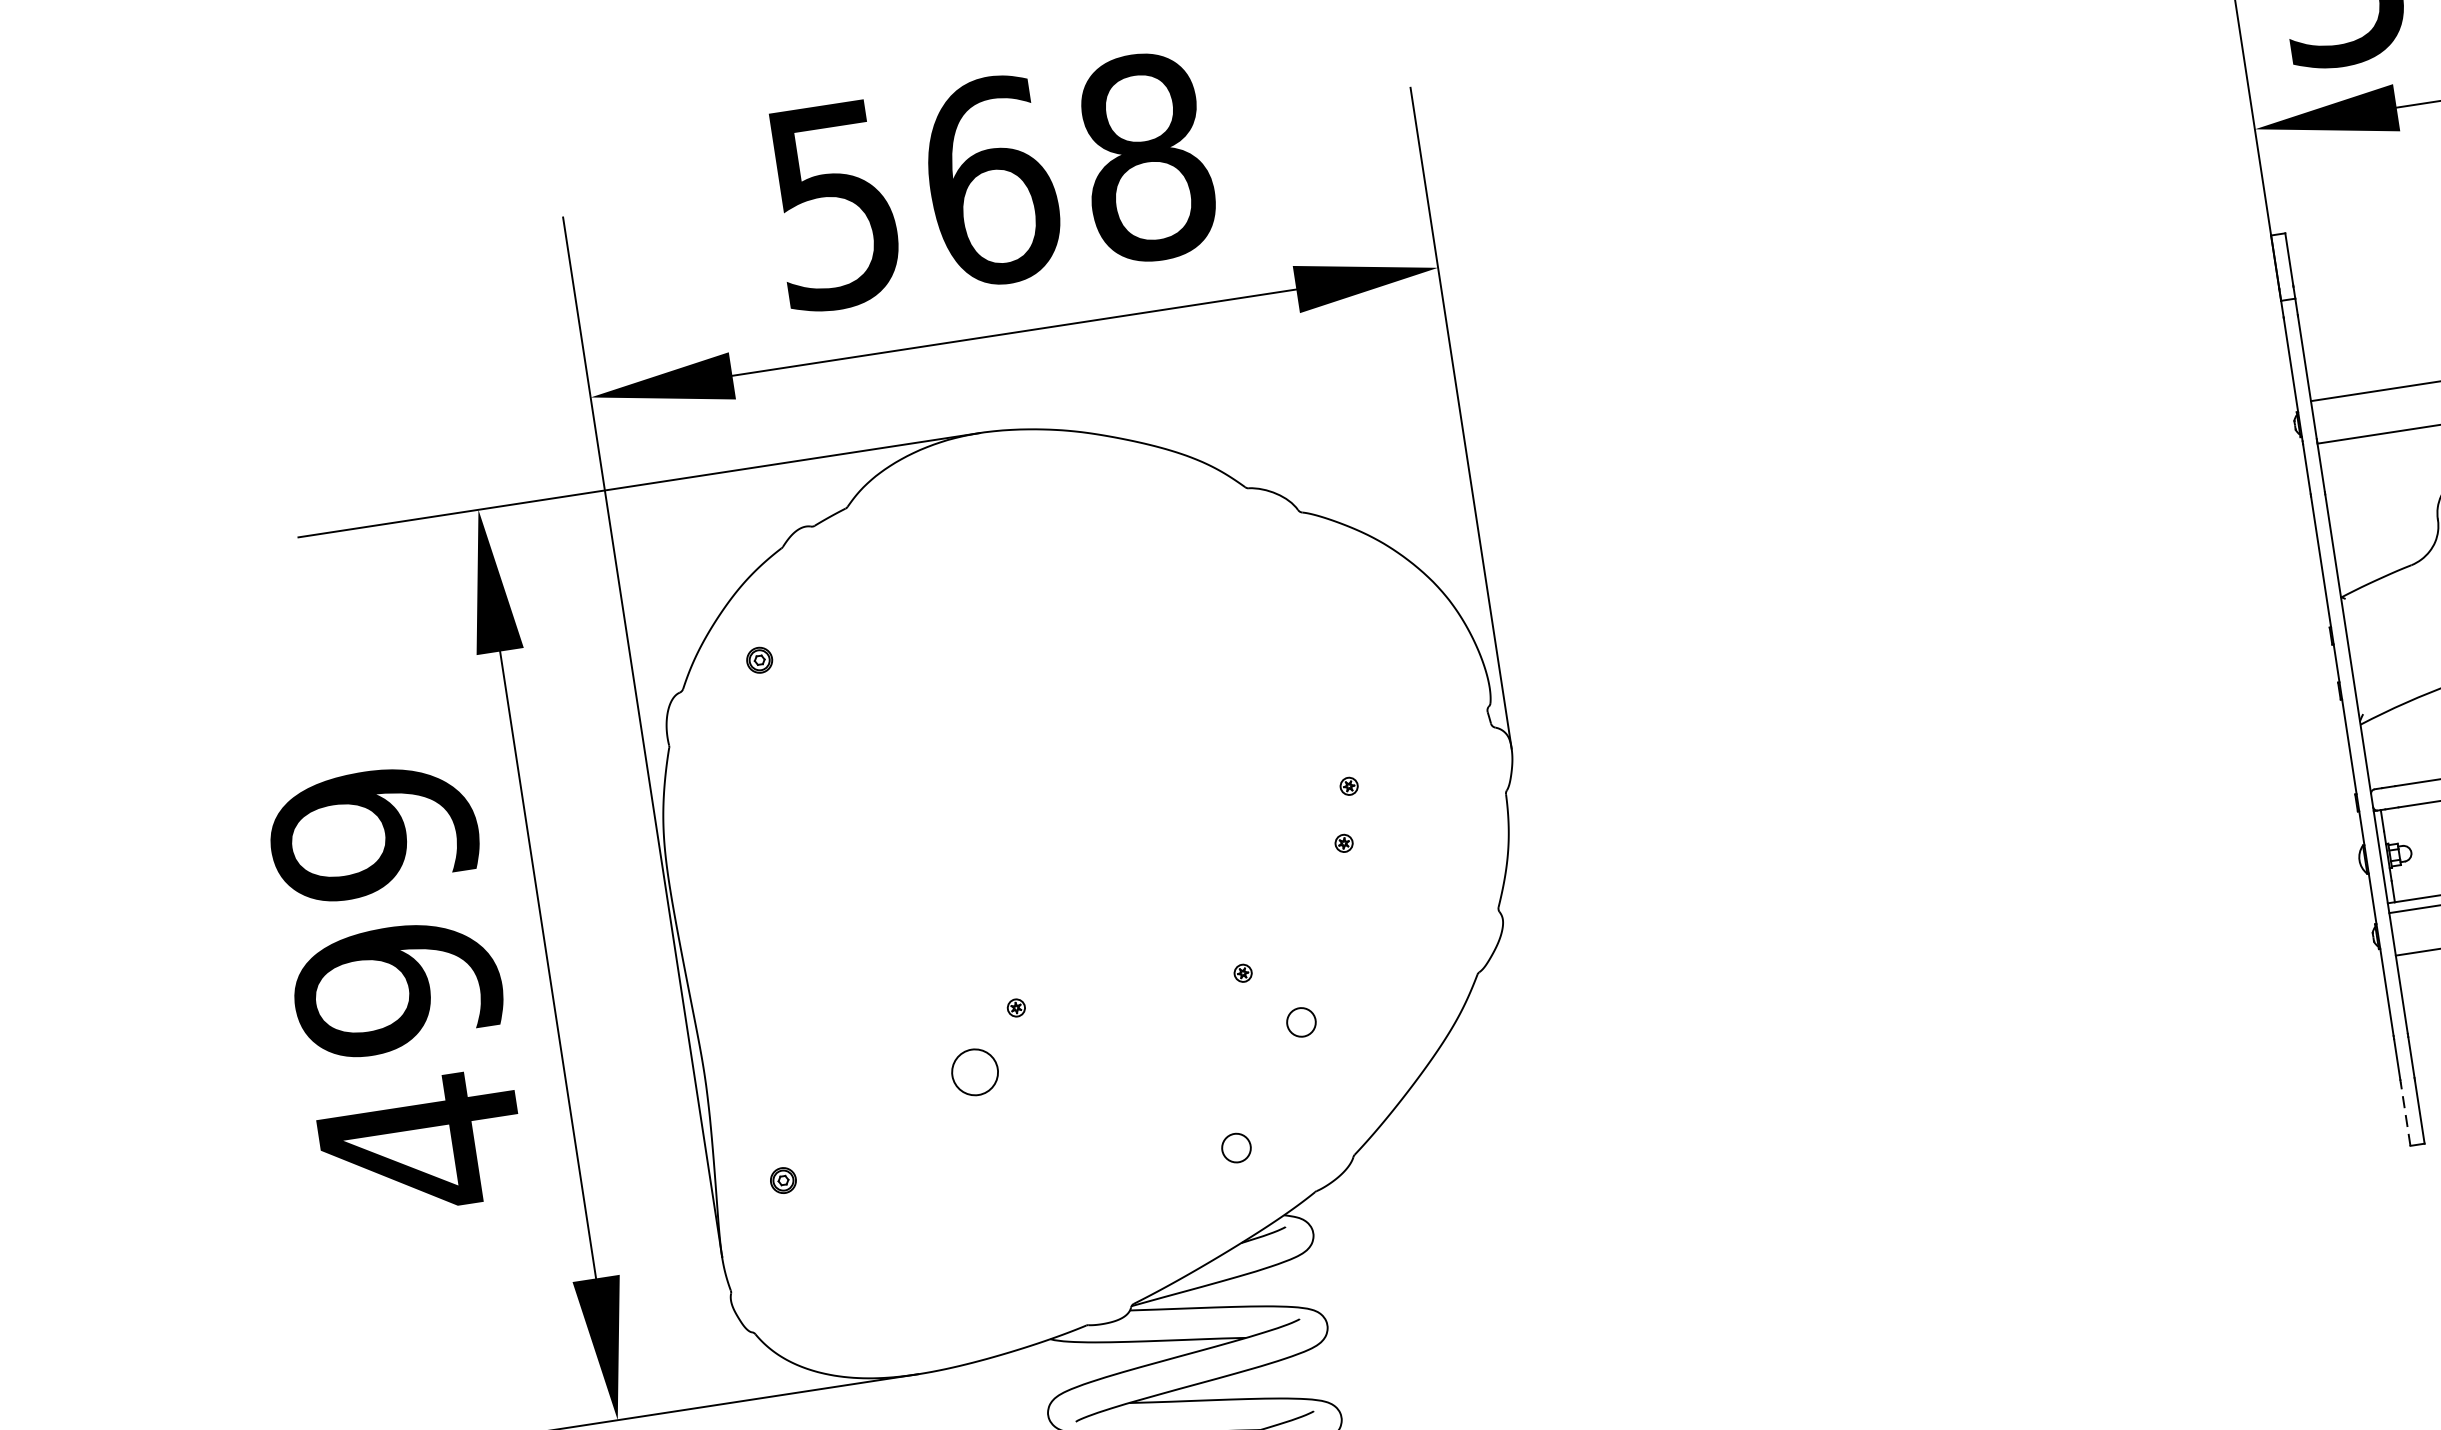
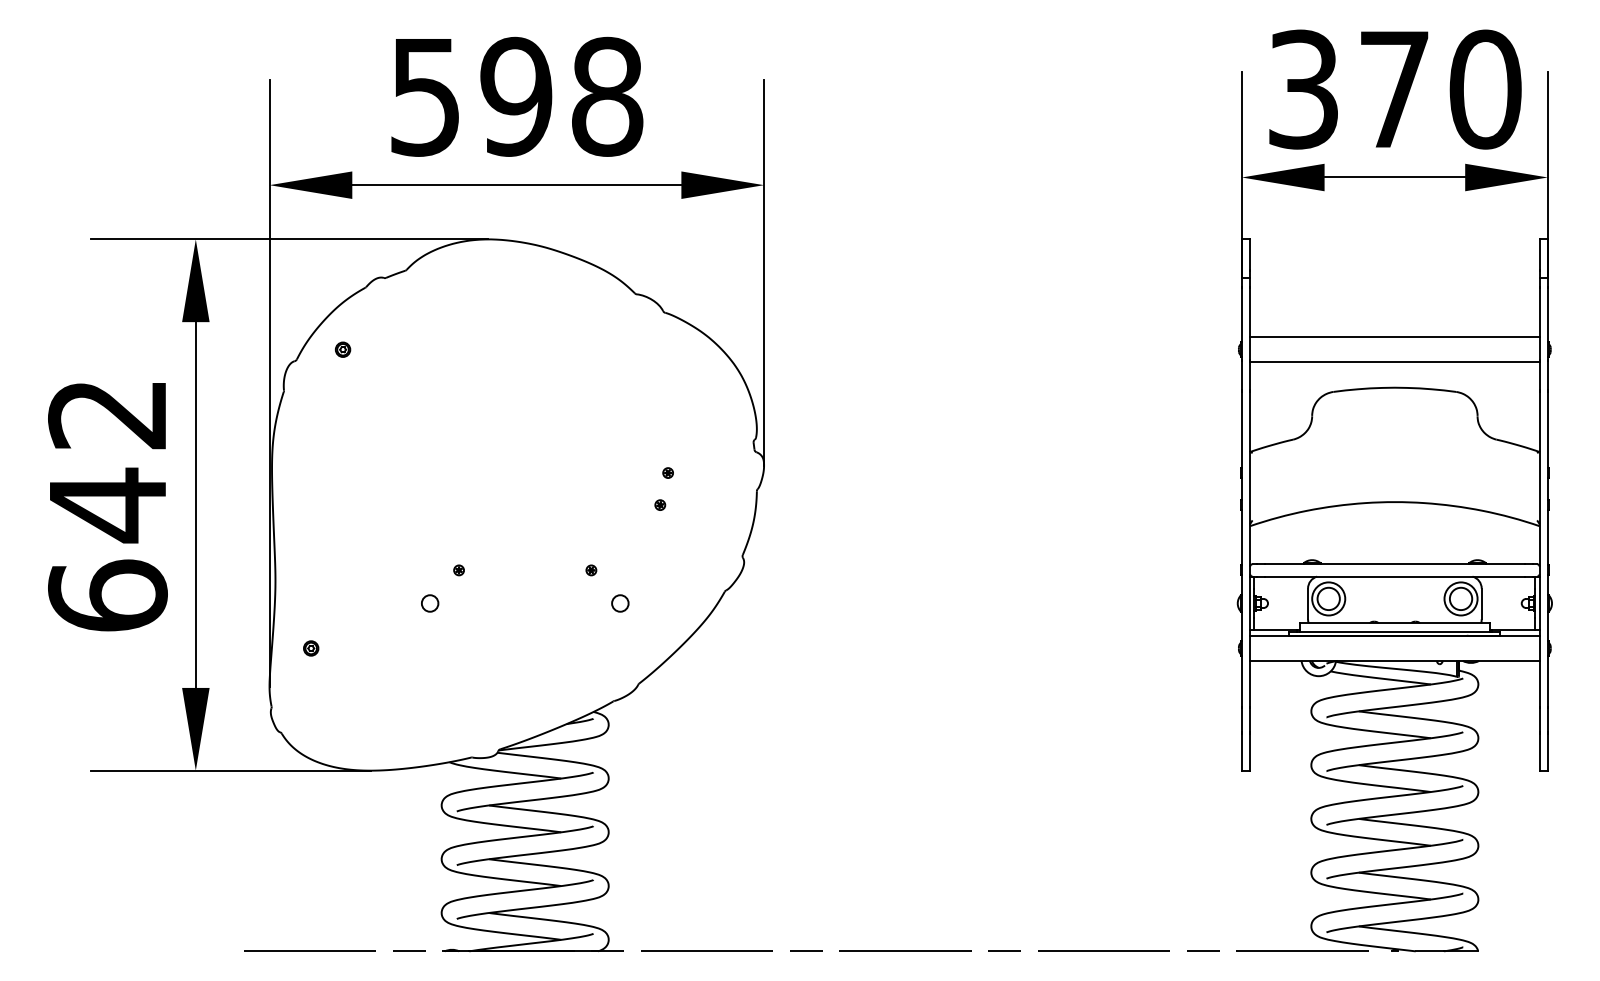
text: (990, 180) -> (516, 96), 568 -> 598
text: (397, 990) -> (107, 506), 499 -> 642
circle: (976, 1072) -> (430, 603), size x0.62
line: (2404, 1113) -> (1241, 751), dashed -> solid
circle: (1236, 1148) -> (572, 669), removed

